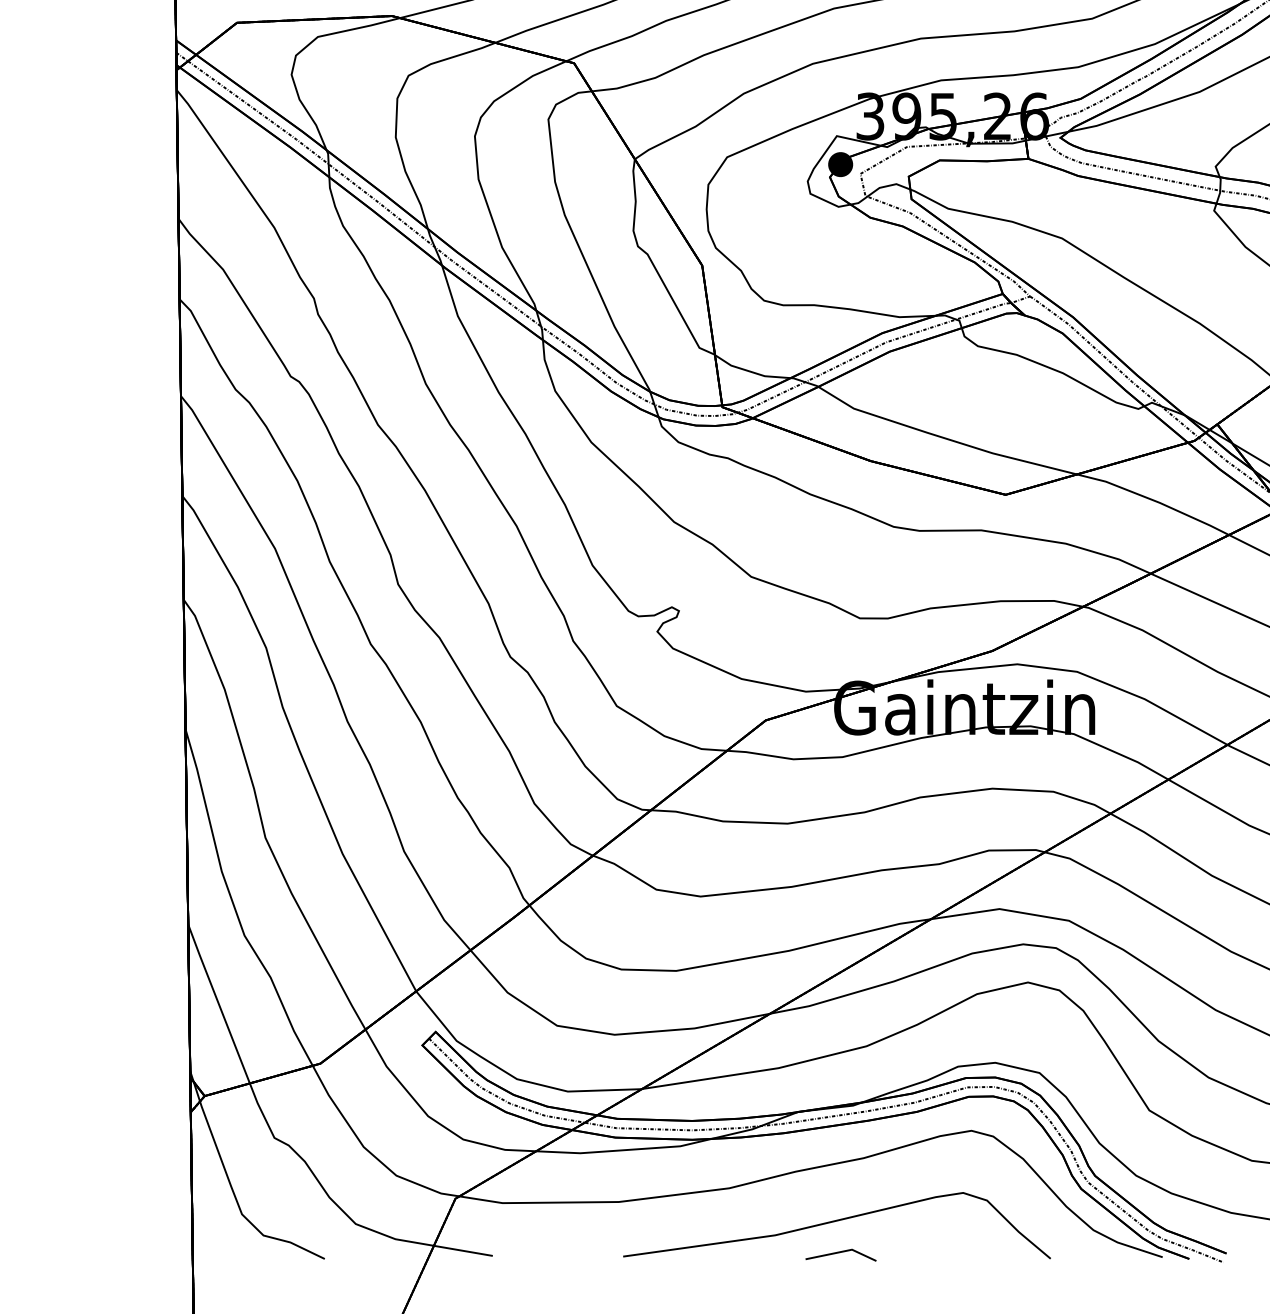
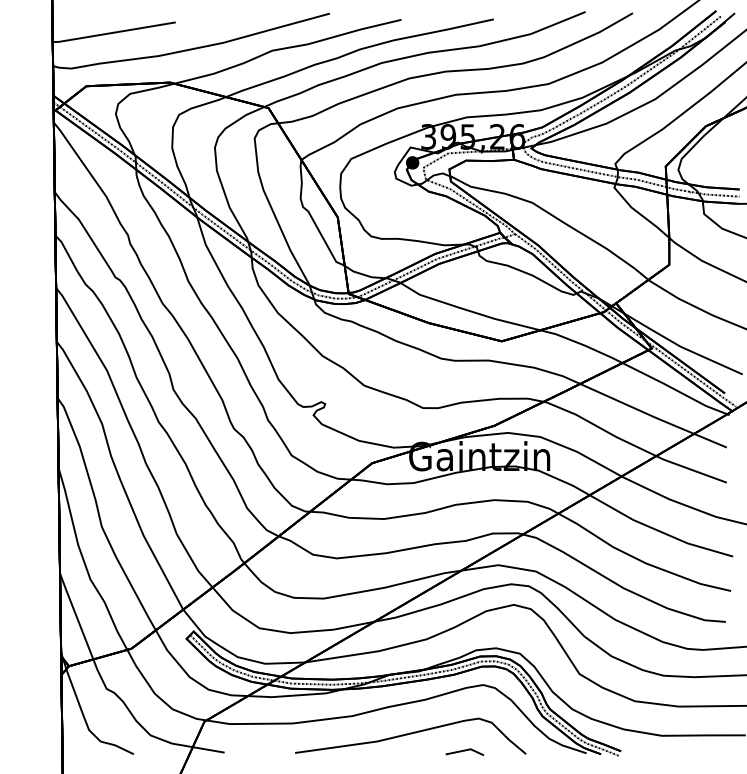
line: (840, 1253) -> (464, 751), moved

